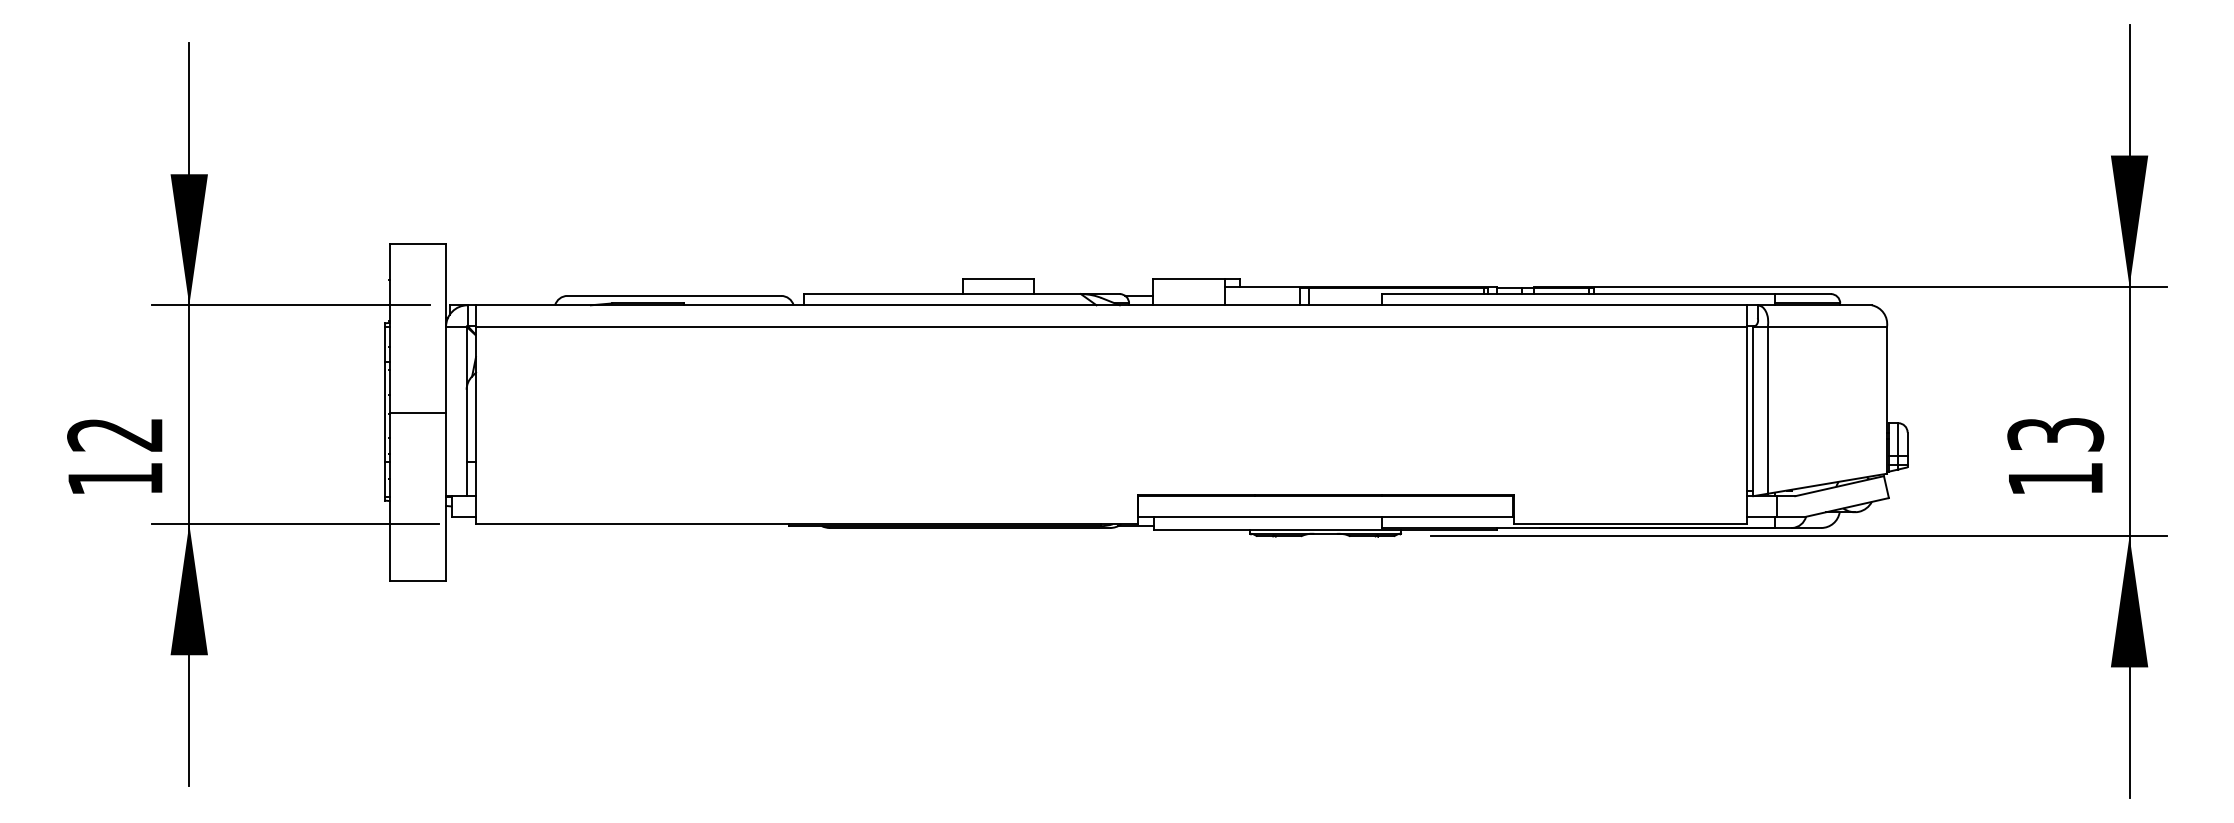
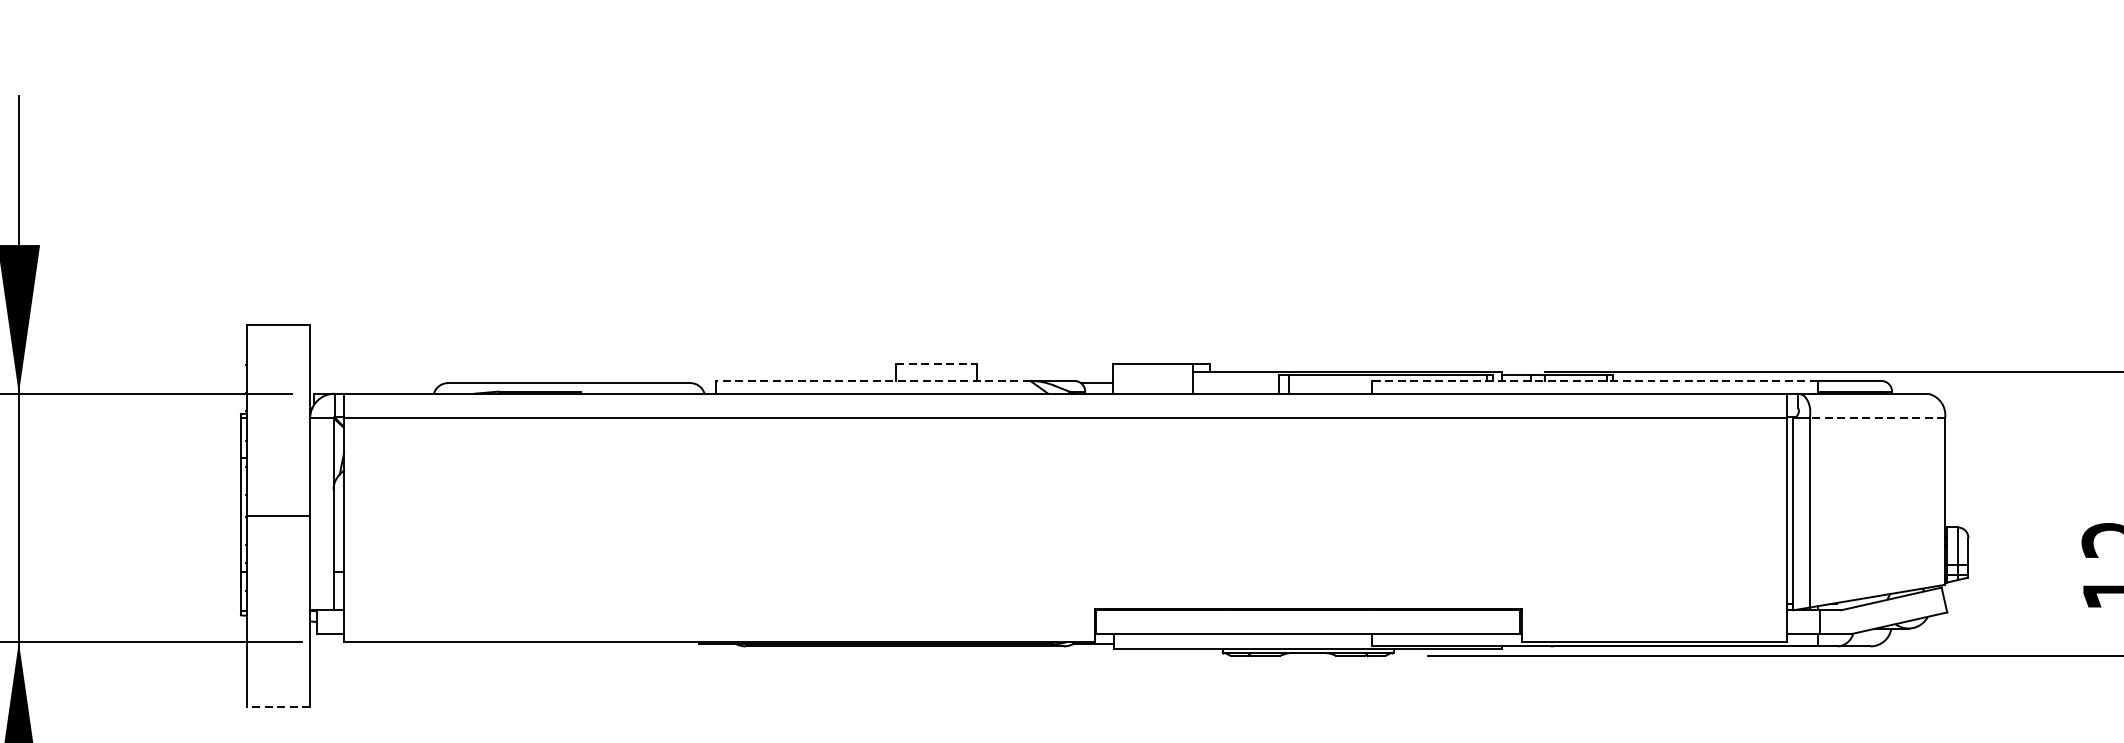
line: (998, 279) -> (936, 364), solid -> dashed
line: (942, 294) -> (873, 381), solid -> dashed
line: (1577, 294) -> (1593, 381), solid -> dashed
line: (1827, 326) -> (1877, 417), solid -> dashed
line: (417, 581) -> (277, 707), solid -> dashed

